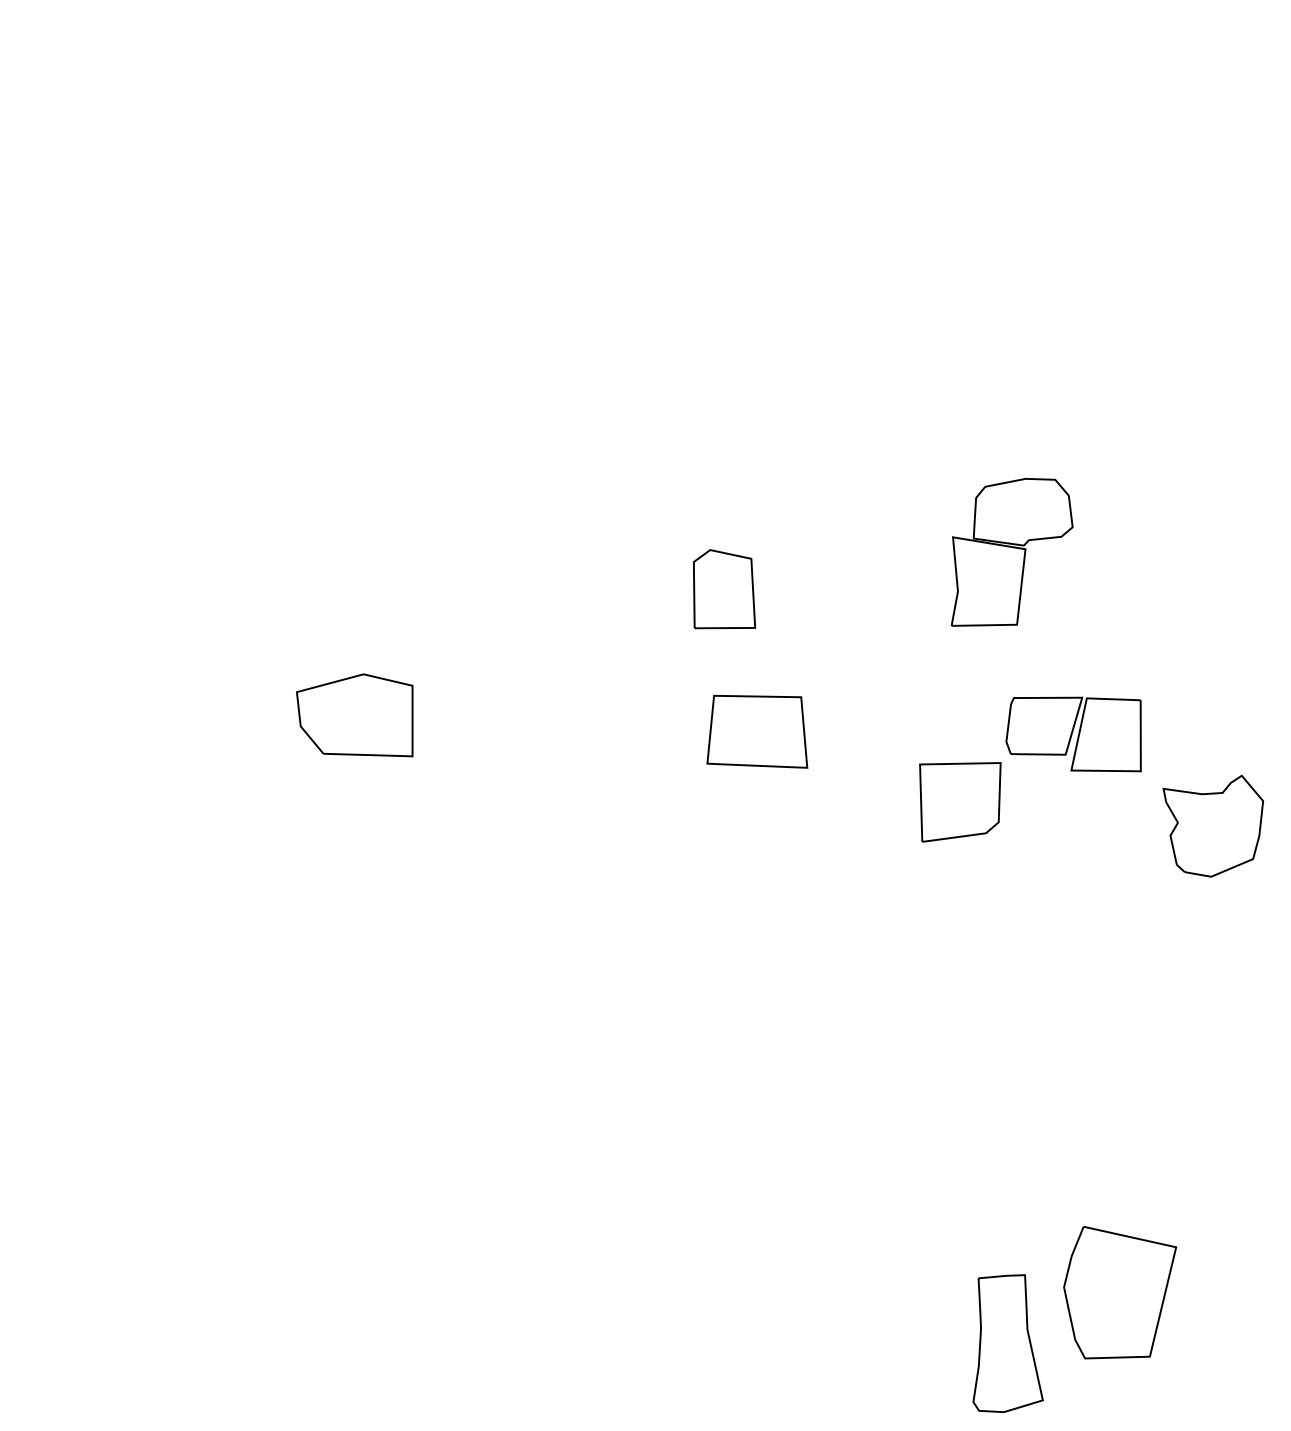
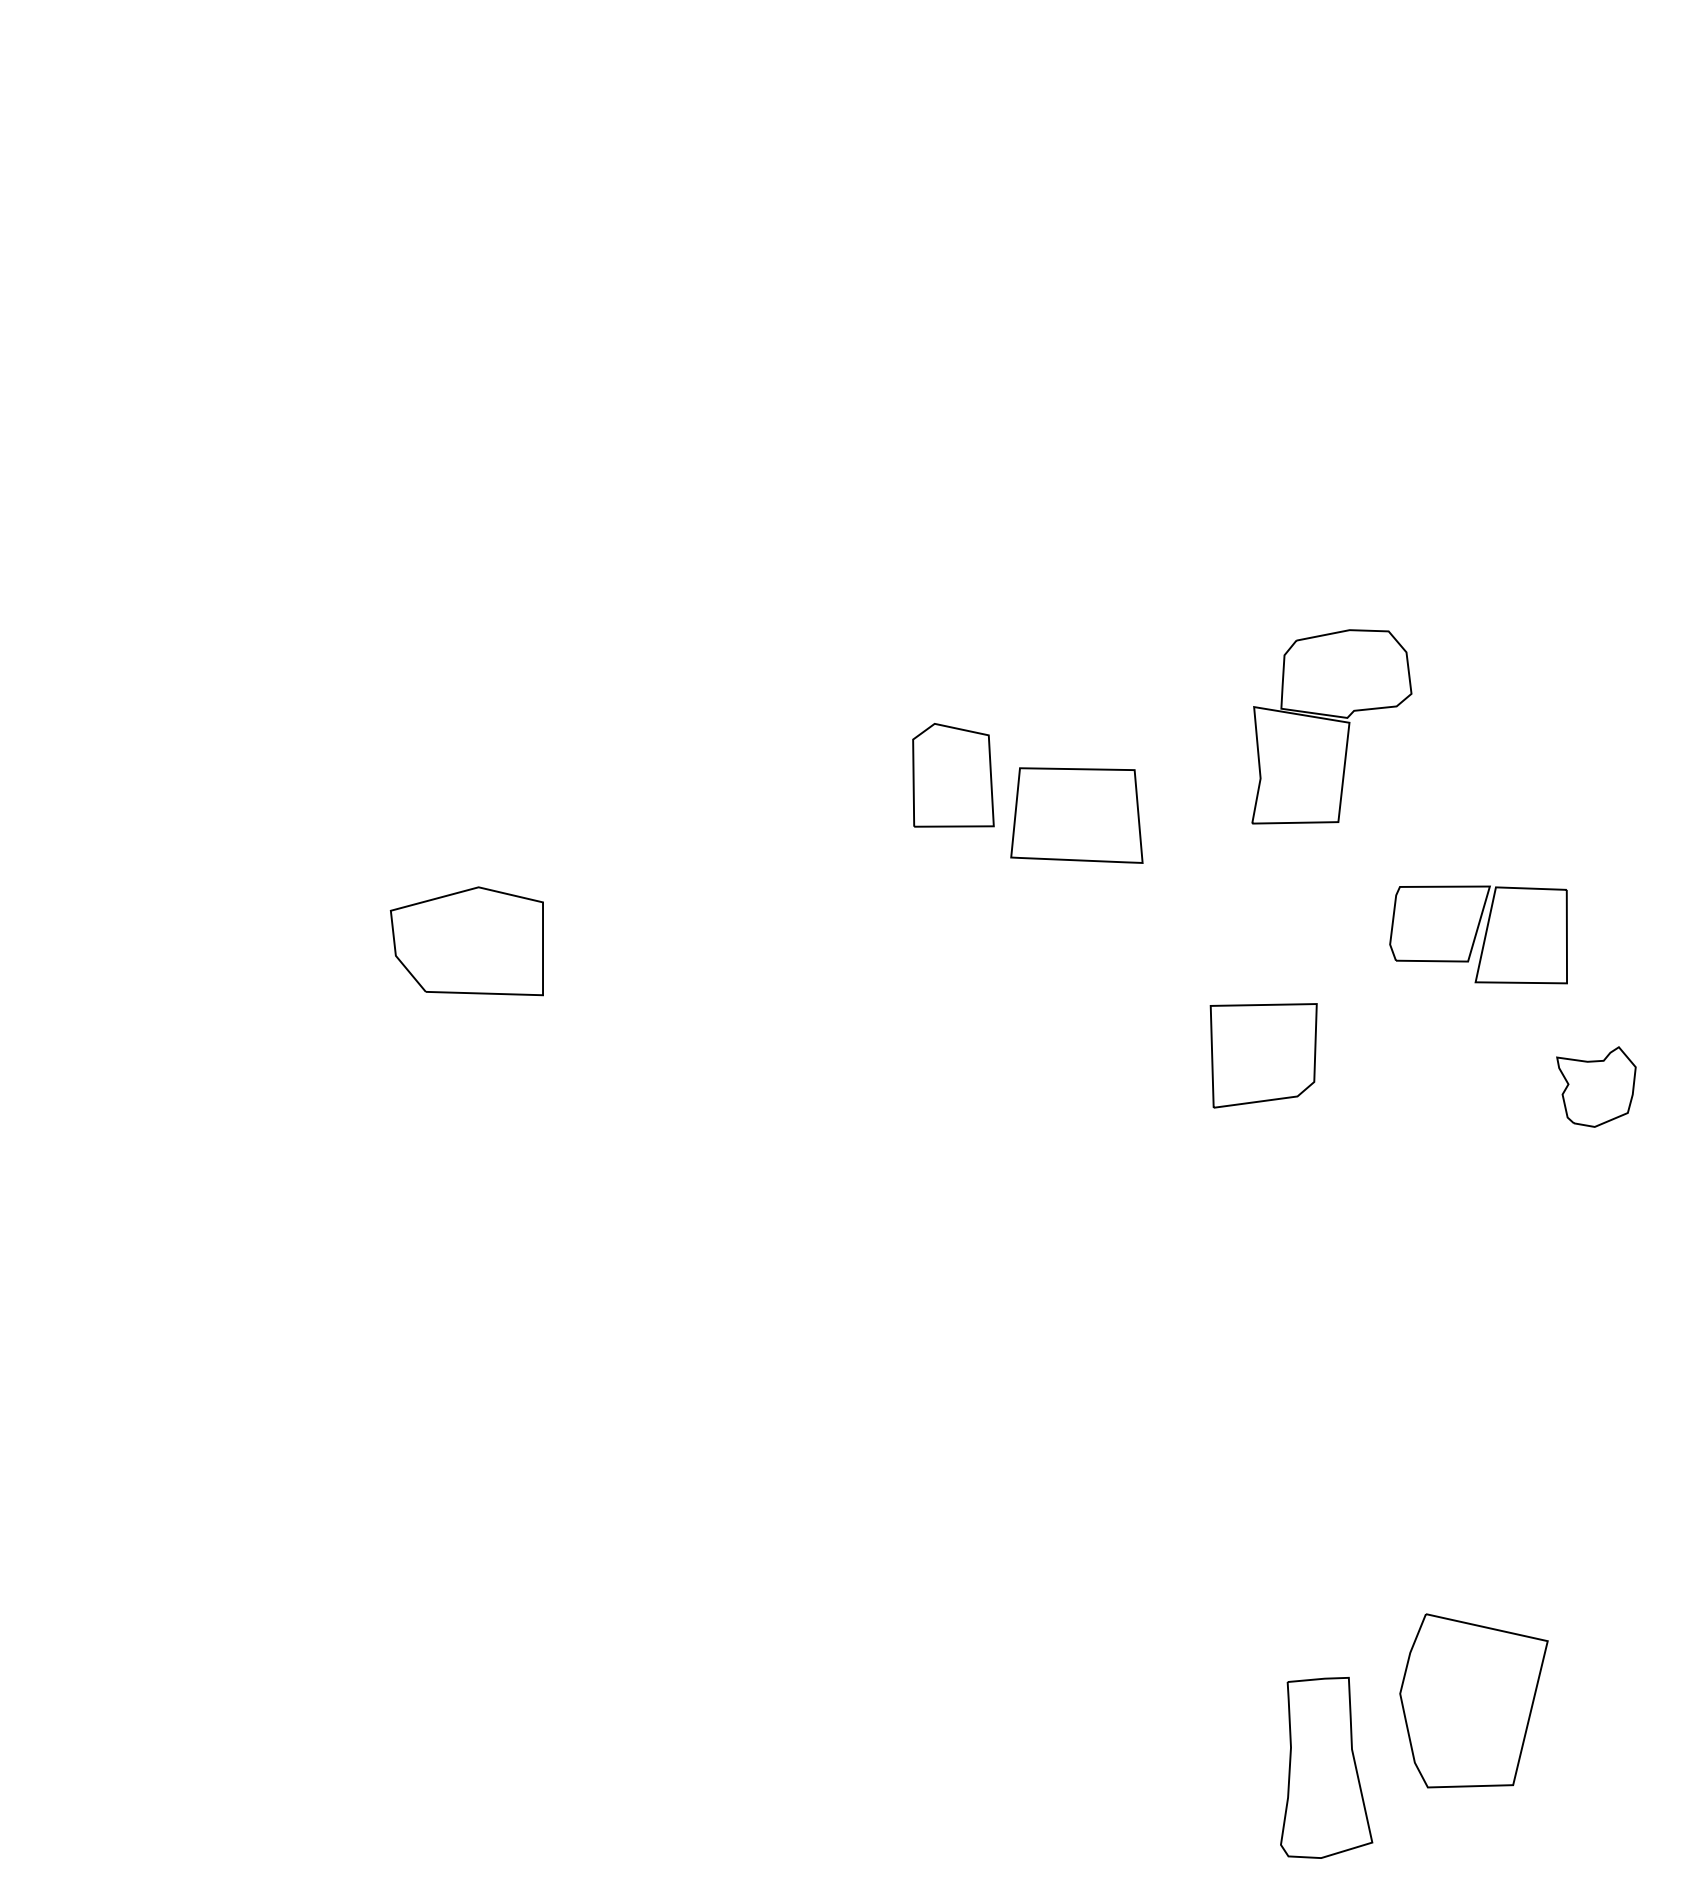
part: (757, 731) -> (1077, 815), moved
part: (1073, 734) -> (1478, 934), moved
part: (1212, 825) -> (1595, 1086), size x0.6

